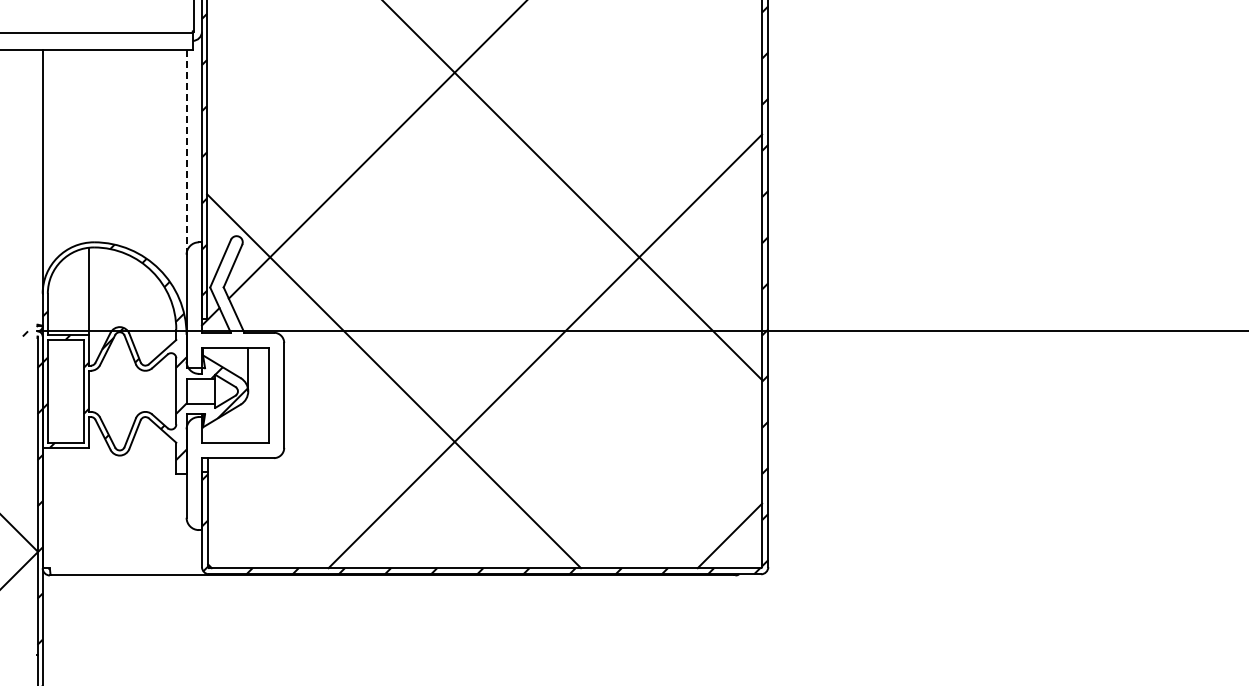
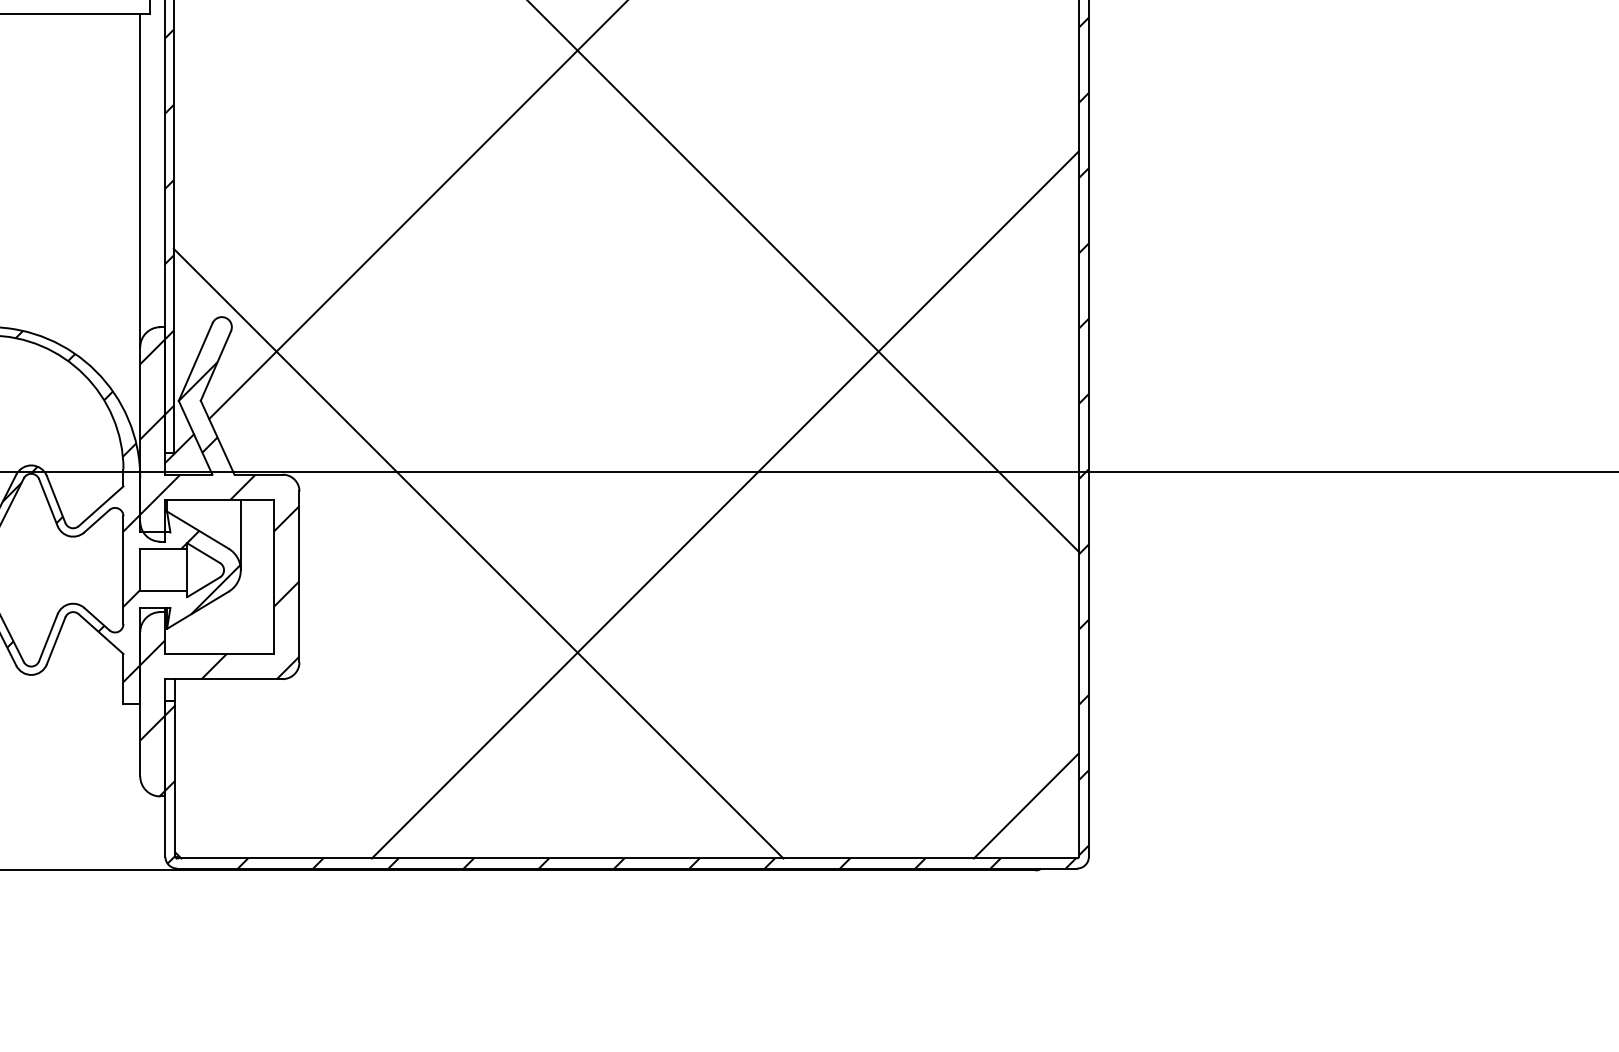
line: (186, 151) -> (140, 179), dashed -> solid
hatch: (235, 389) -> (220, 567), added

